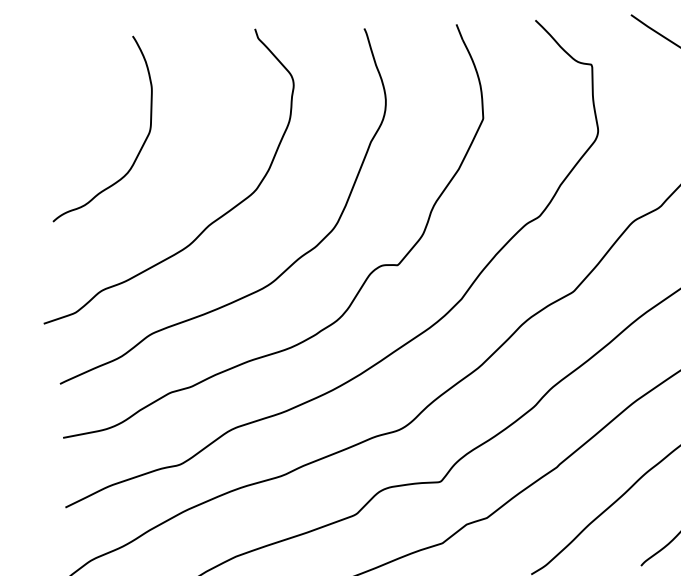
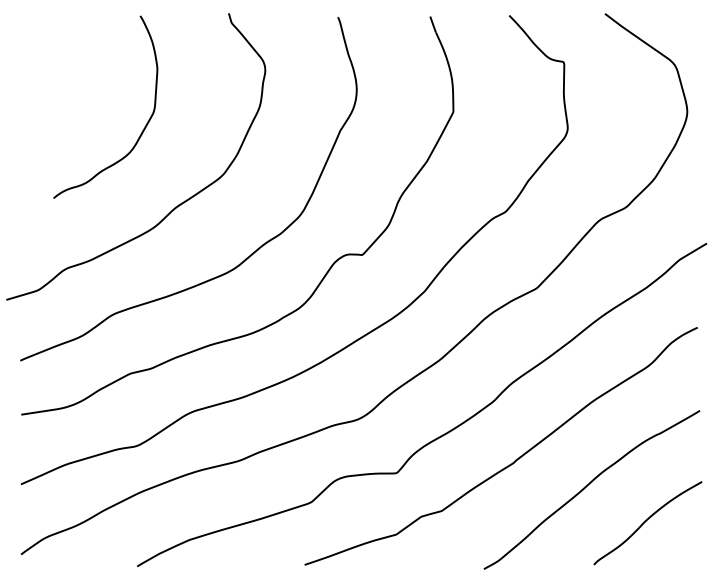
curve: (141, 146) -> (144, 126), moved

